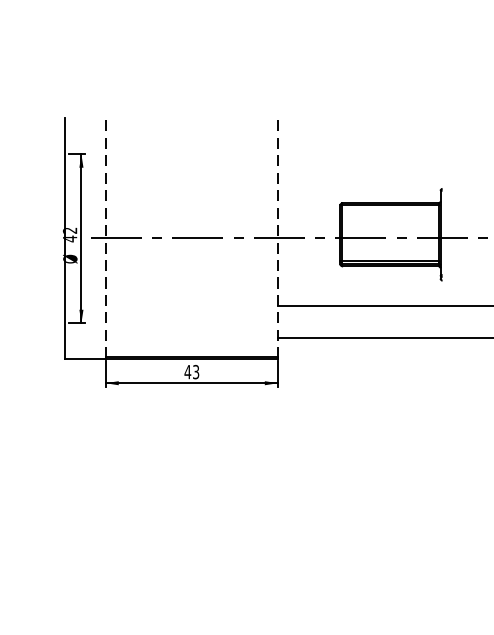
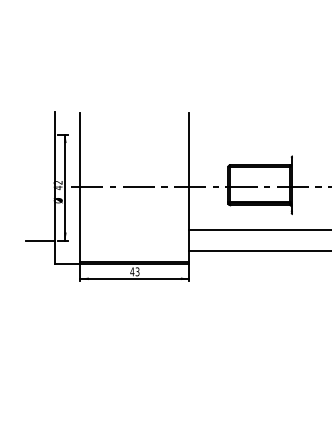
line: (105, 238) -> (80, 187), dashed -> solid
line: (278, 238) -> (189, 187), dashed -> solid
line: (42, 322) -> (40, 240), added

